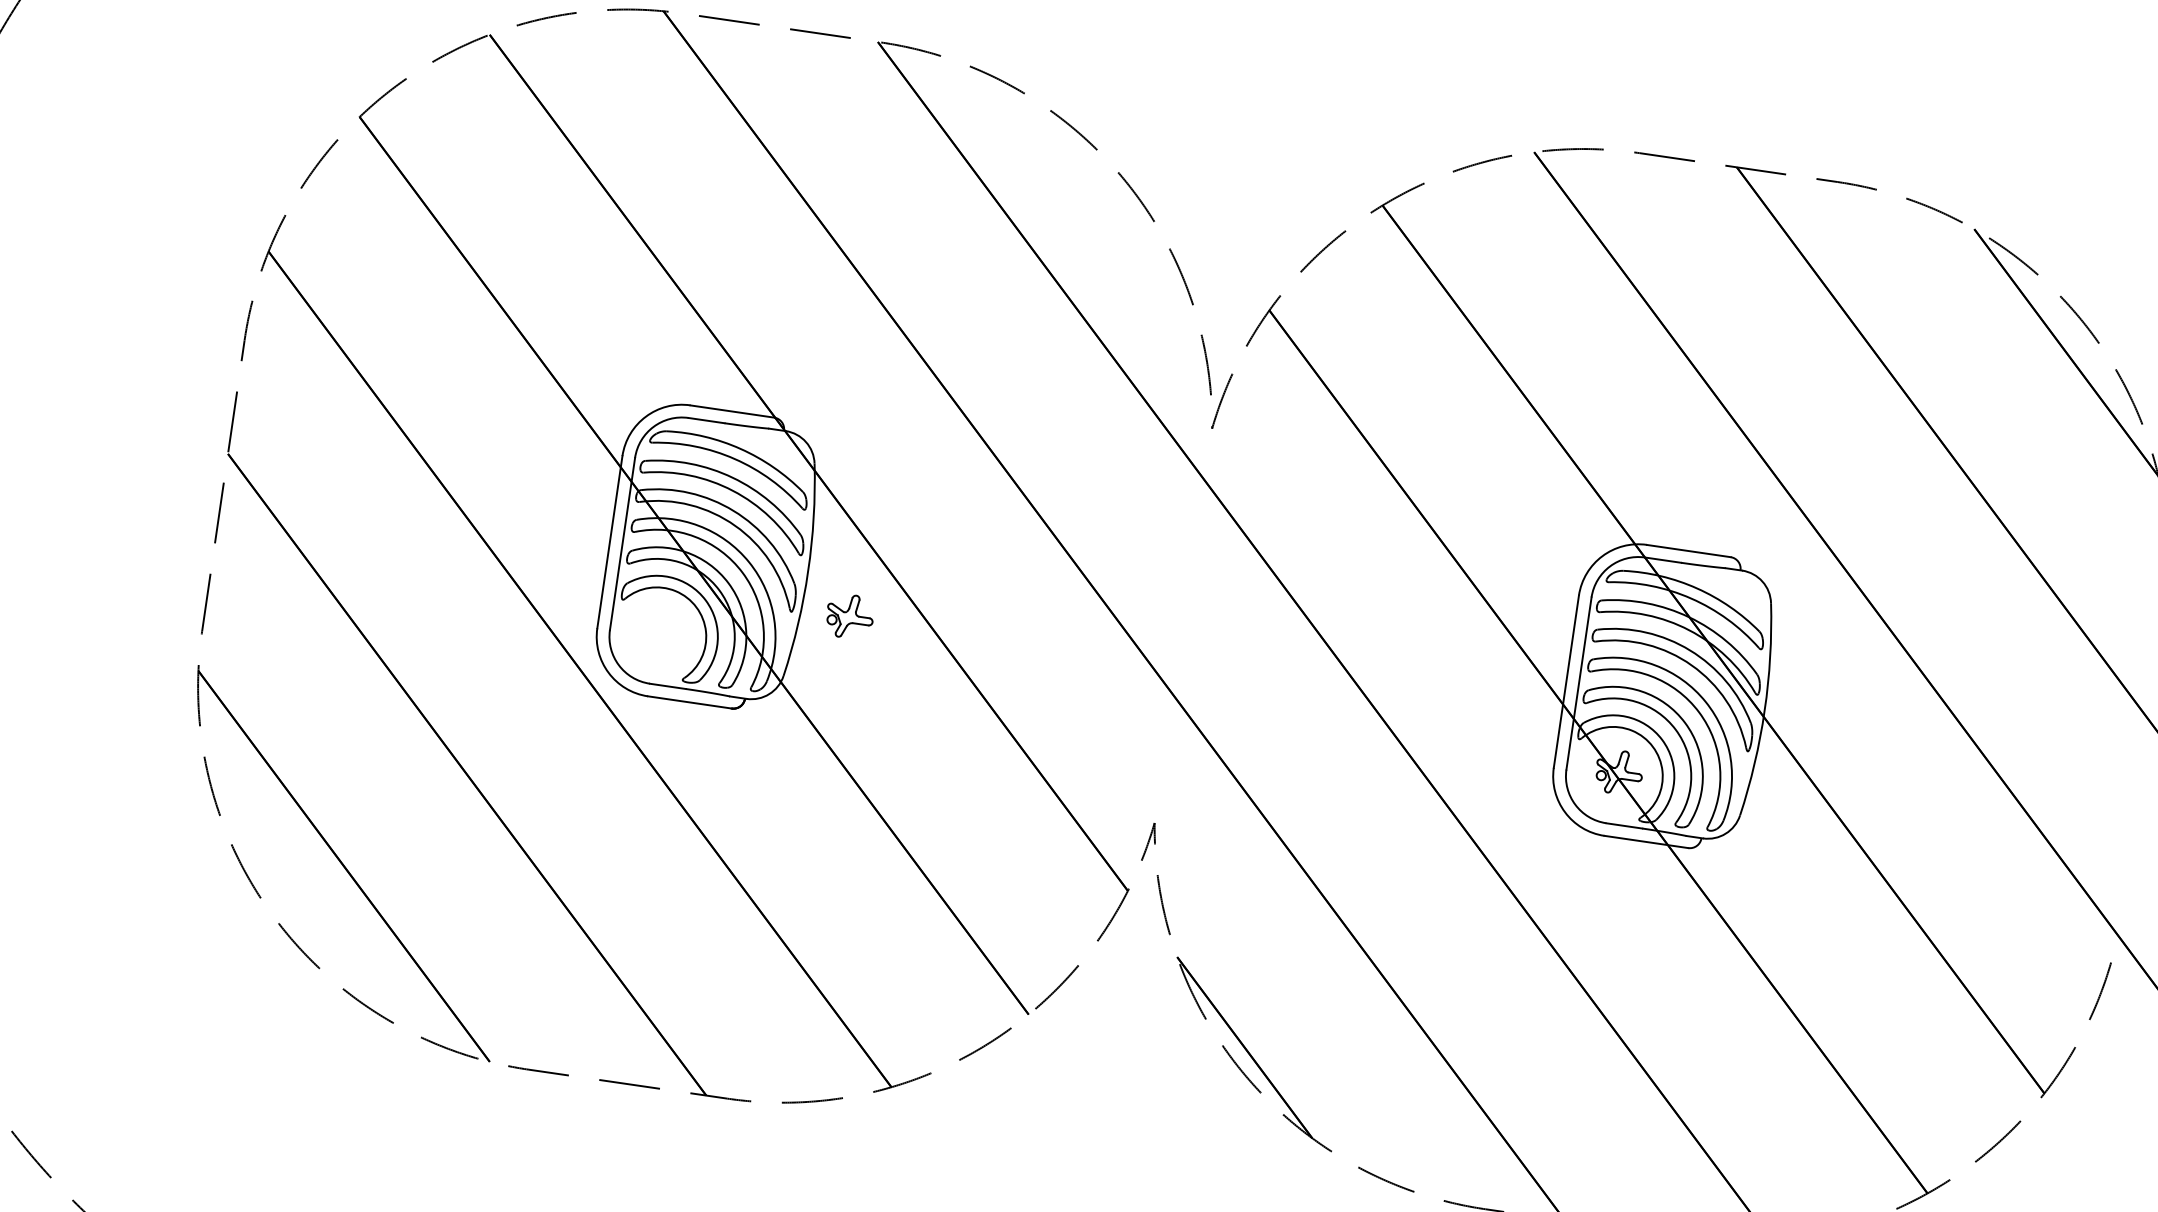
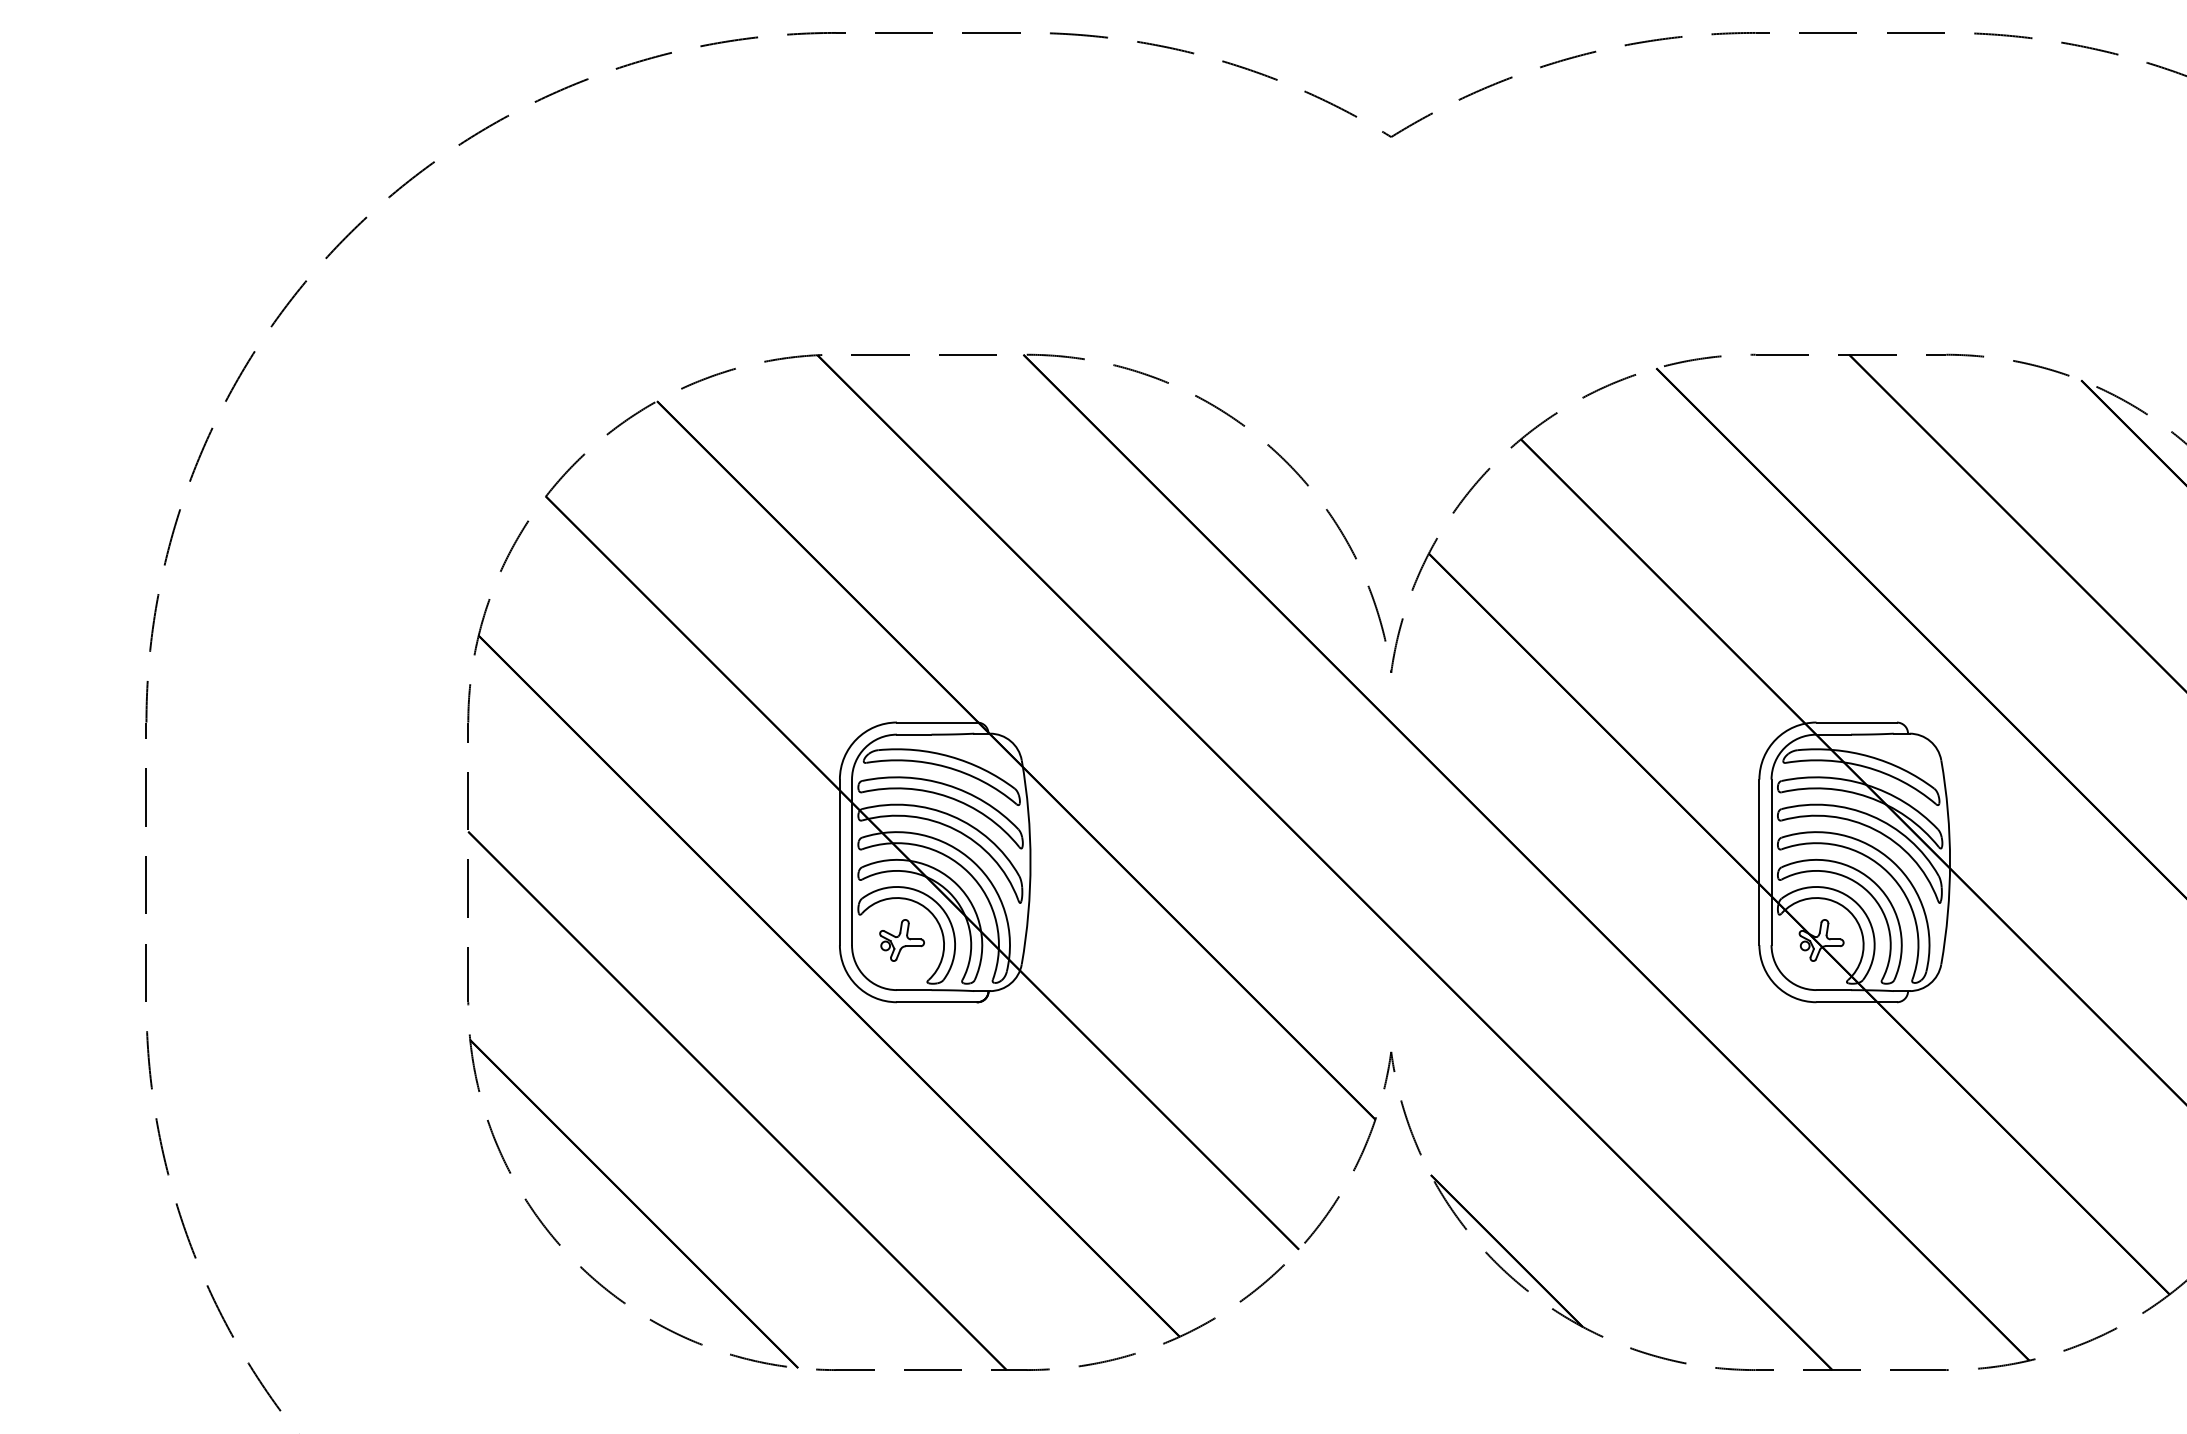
part: (849, 616) -> (901, 940), moved

